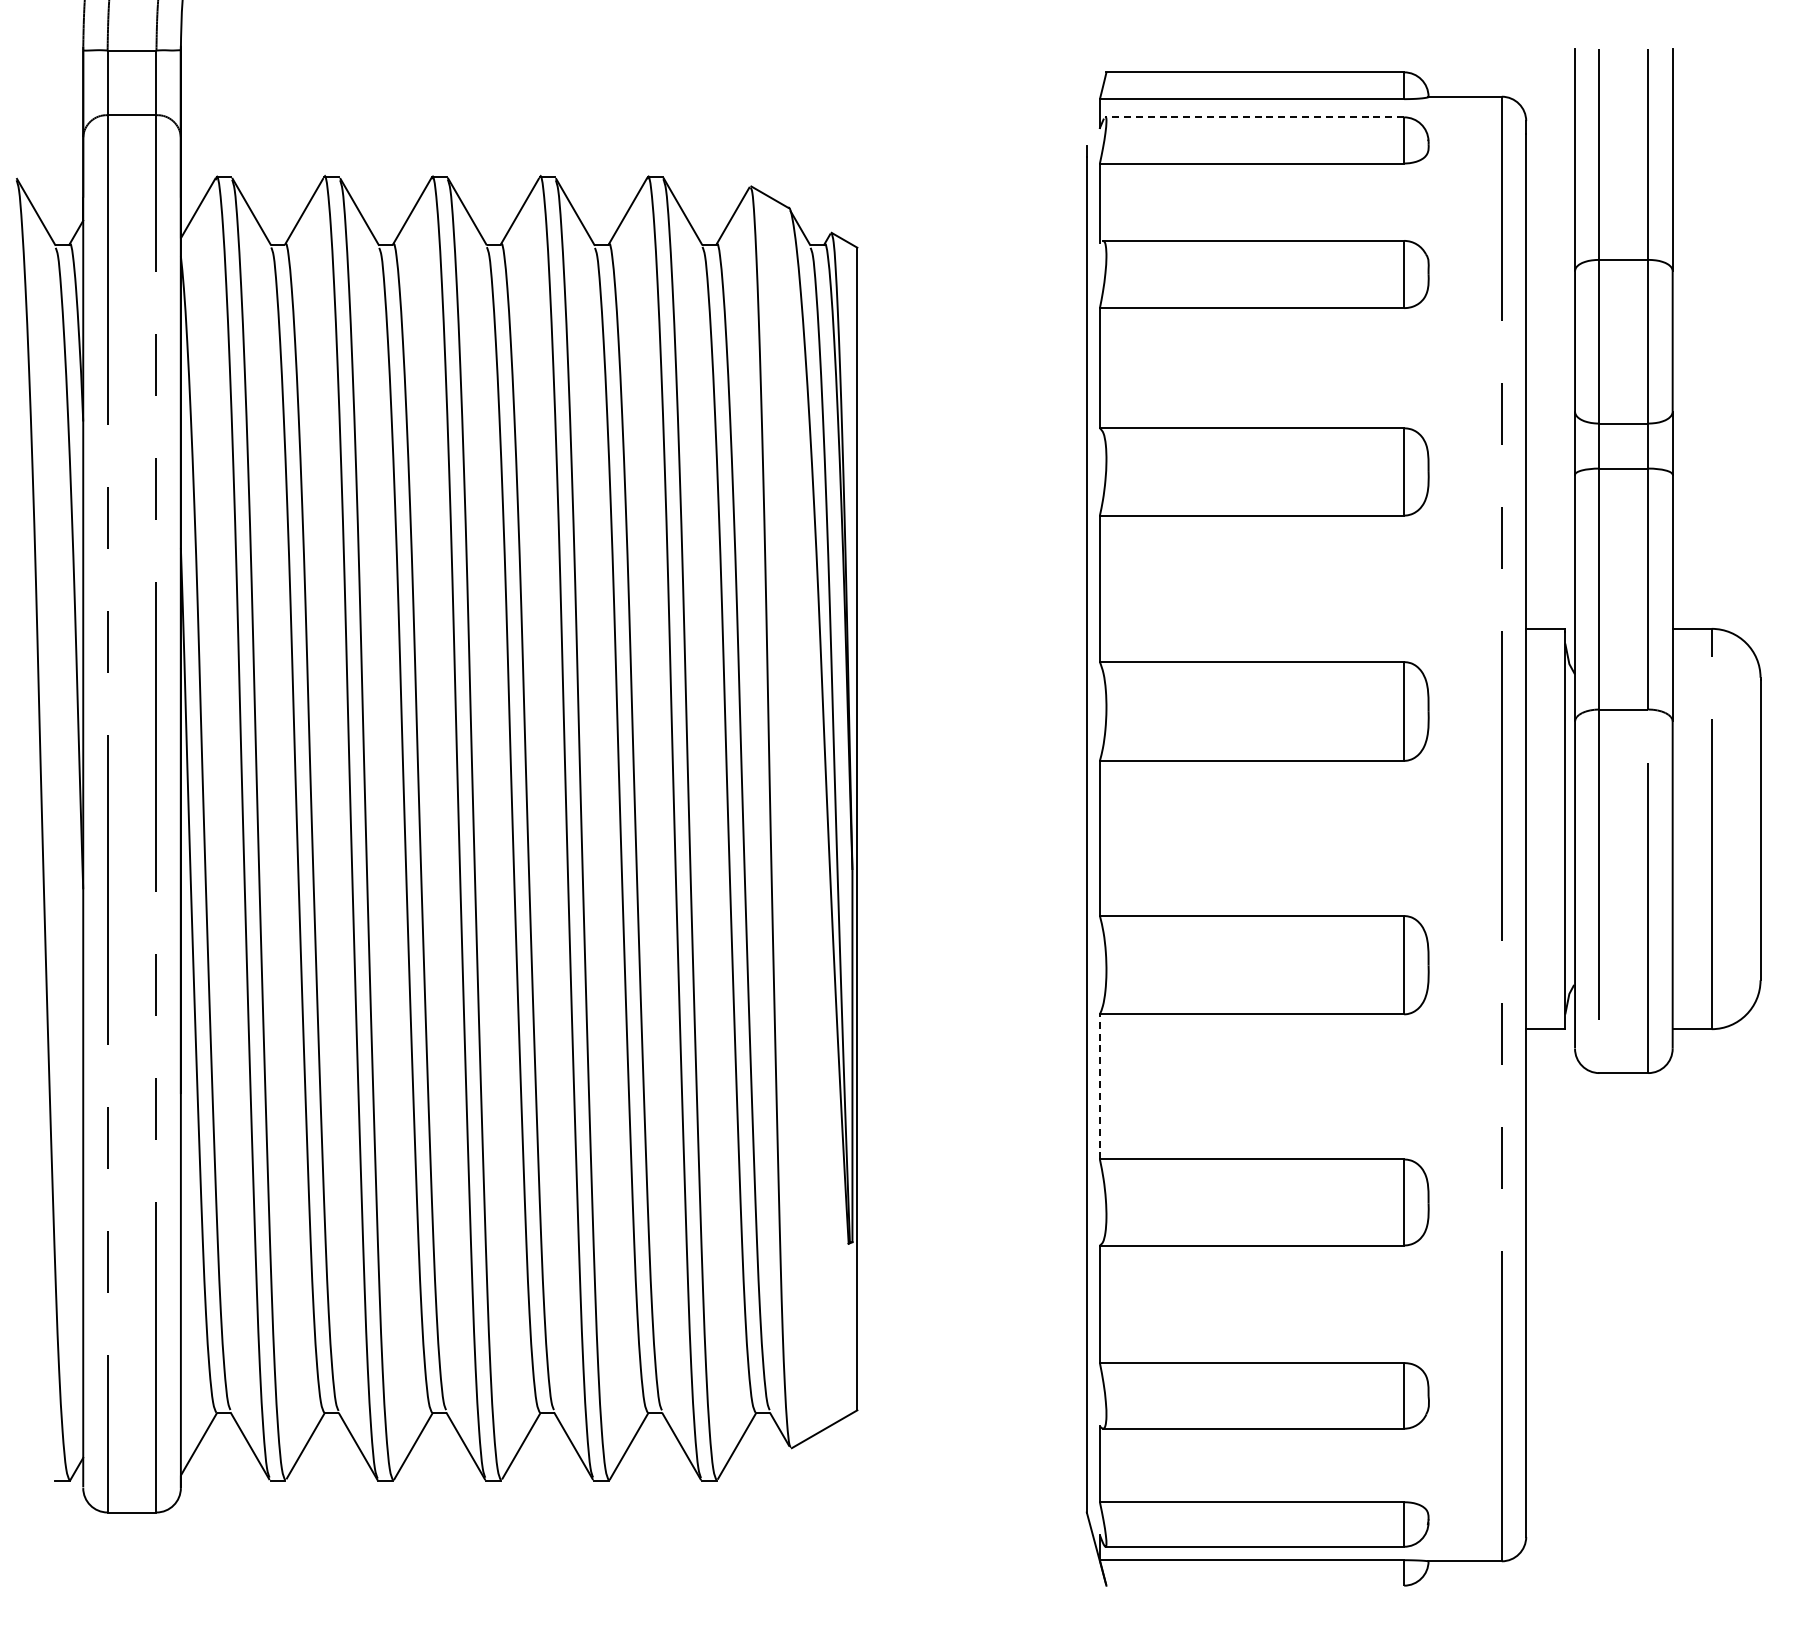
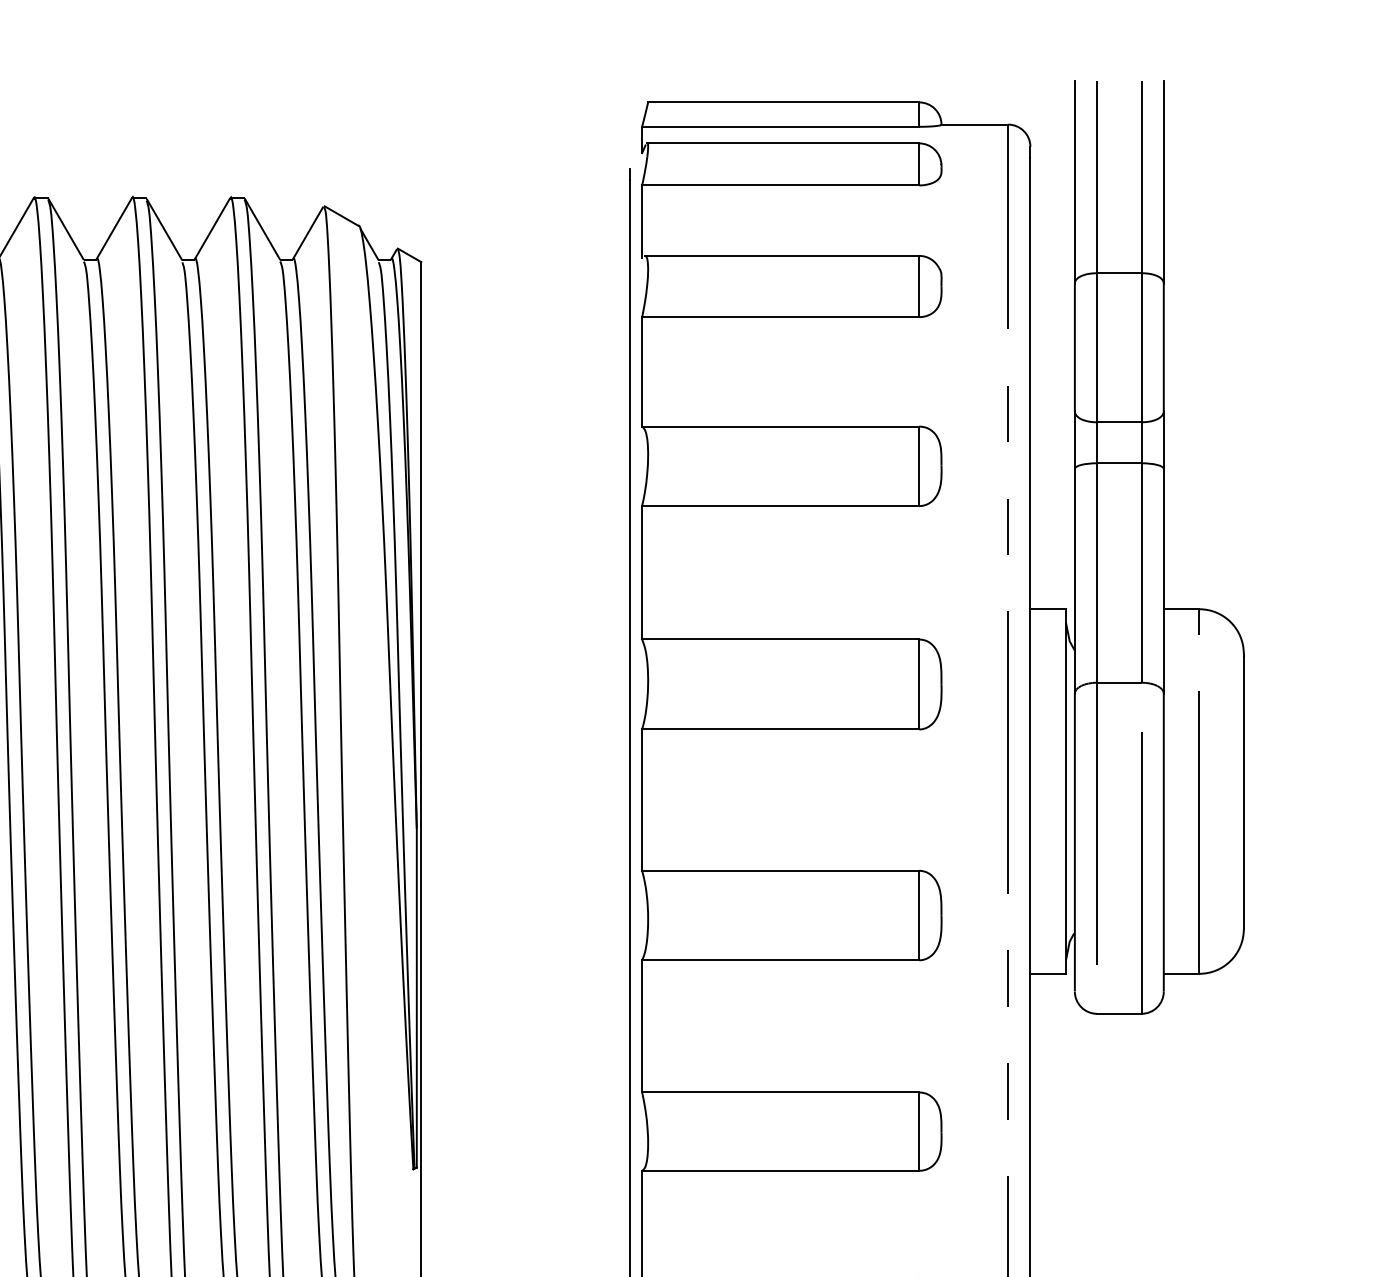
line: (1254, 117) -> (782, 143), dashed -> solid
line: (1099, 1086) -> (641, 1026), dashed -> solid

